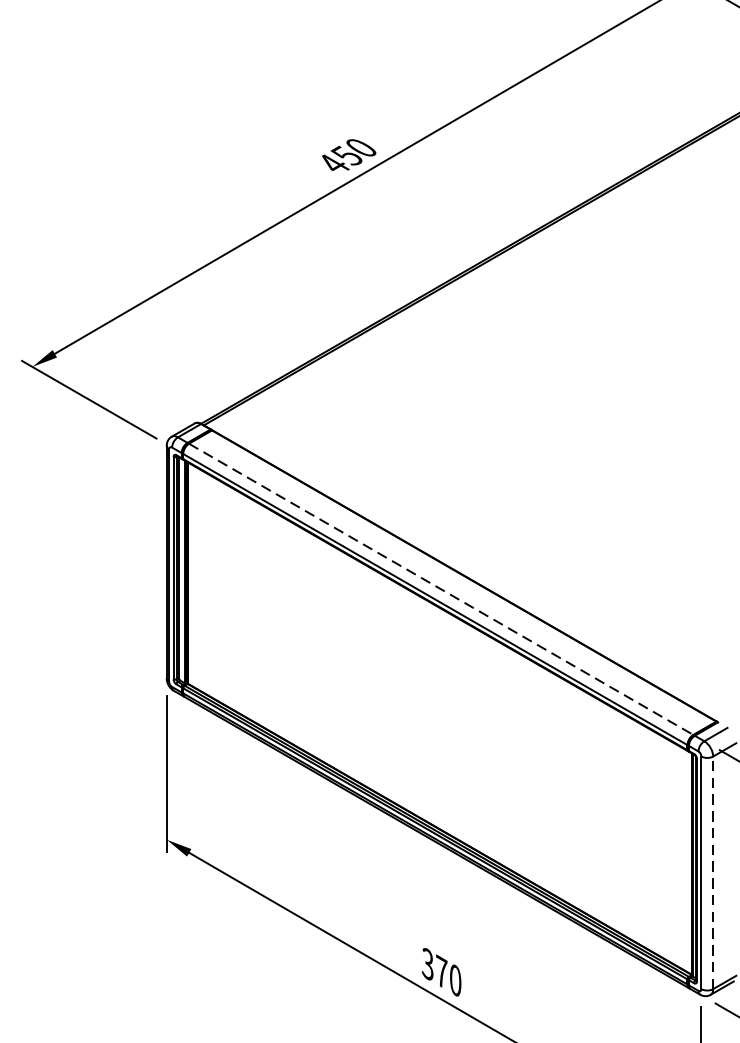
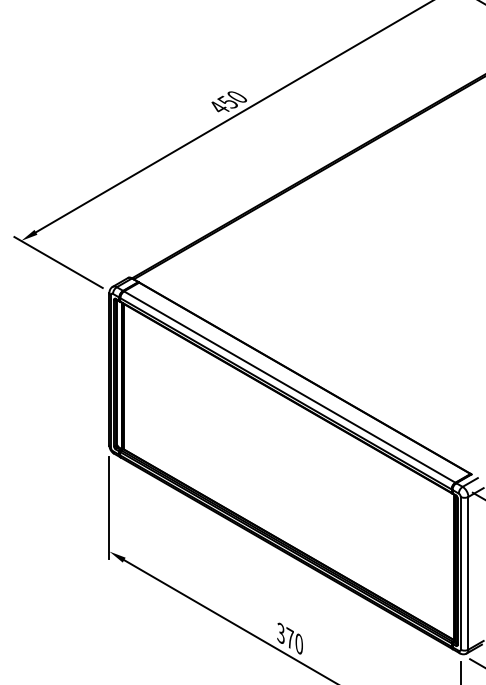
line: (442, 589) -> (290, 387), dashed -> solid
line: (713, 871) -> (468, 572), dashed -> solid

